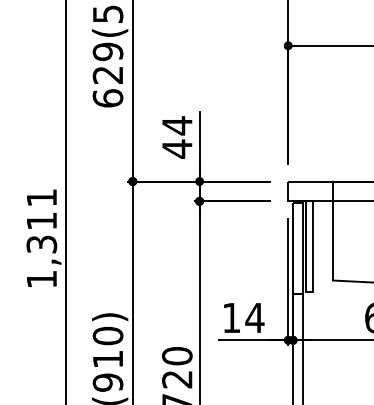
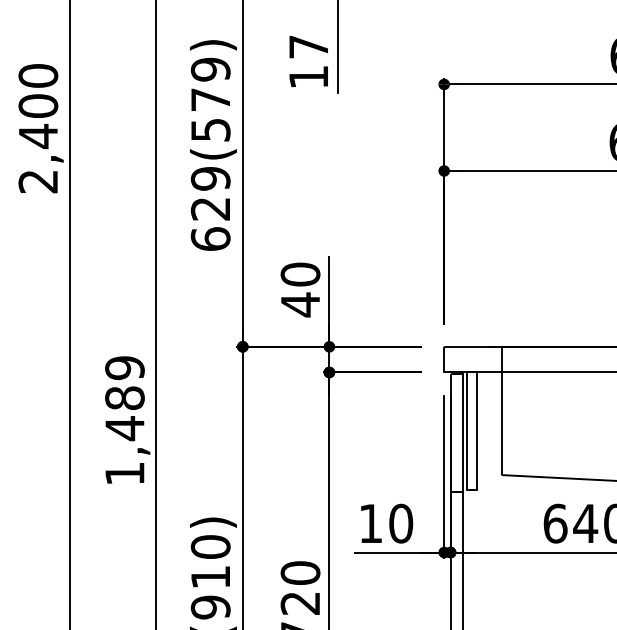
text: (177, 125) -> (300, 274), 44 -> 40
text: (41, 221) -> (124, 398), 1,311 -> 1,489
text: (254, 317) -> (400, 523), 14 -> 10

